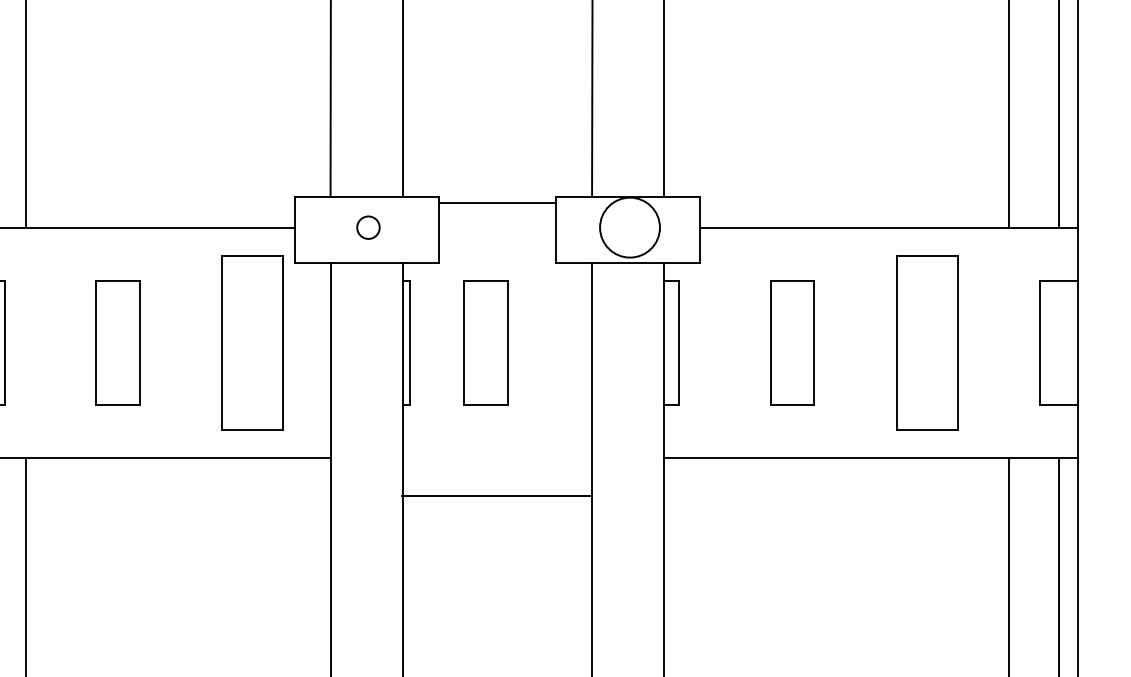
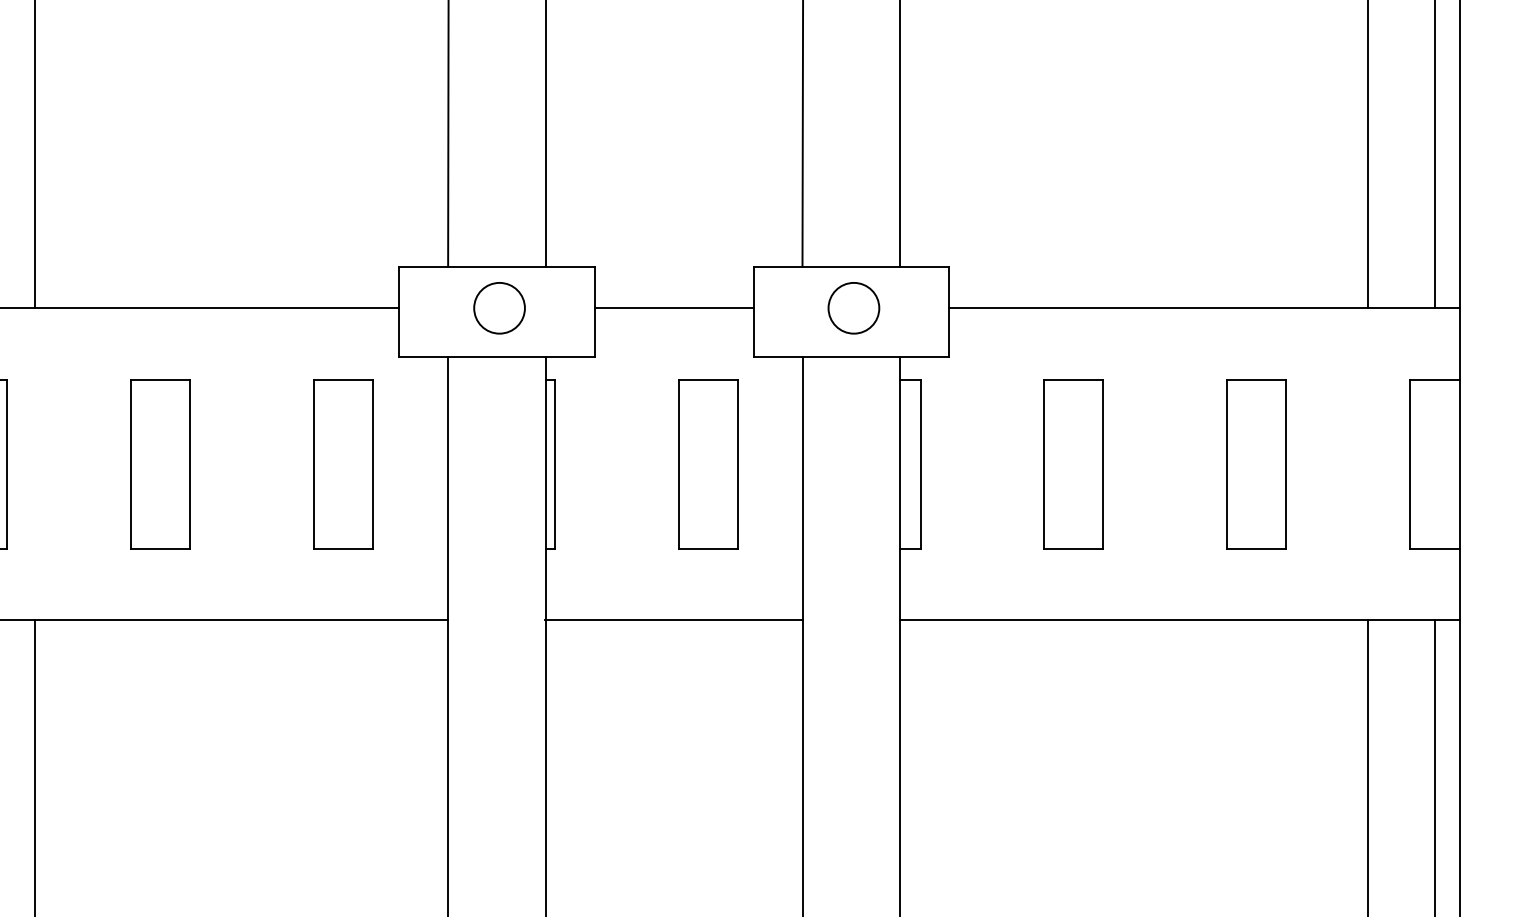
line: (496, 203) -> (673, 308), moved
circle: (368, 227) -> (499, 308), size x1.67
circle: (629, 227) -> (853, 307), size x0.62
part: (253, 342) -> (343, 464), size x0.71
part: (485, 342) -> (708, 464), moved
part: (927, 342) -> (1256, 464), size x0.71
line: (496, 496) -> (673, 620), moved

